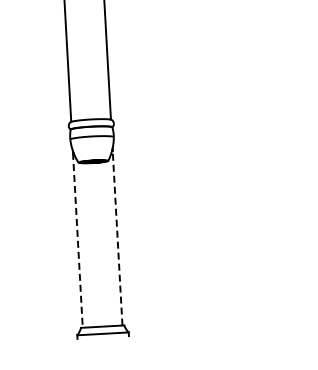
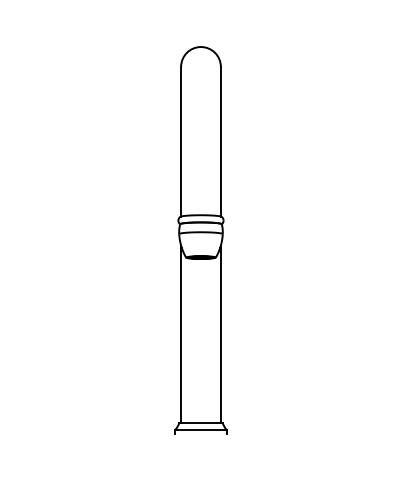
line: (117, 238) -> (220, 335), dashed -> solid
line: (78, 240) -> (181, 335), dashed -> solid

